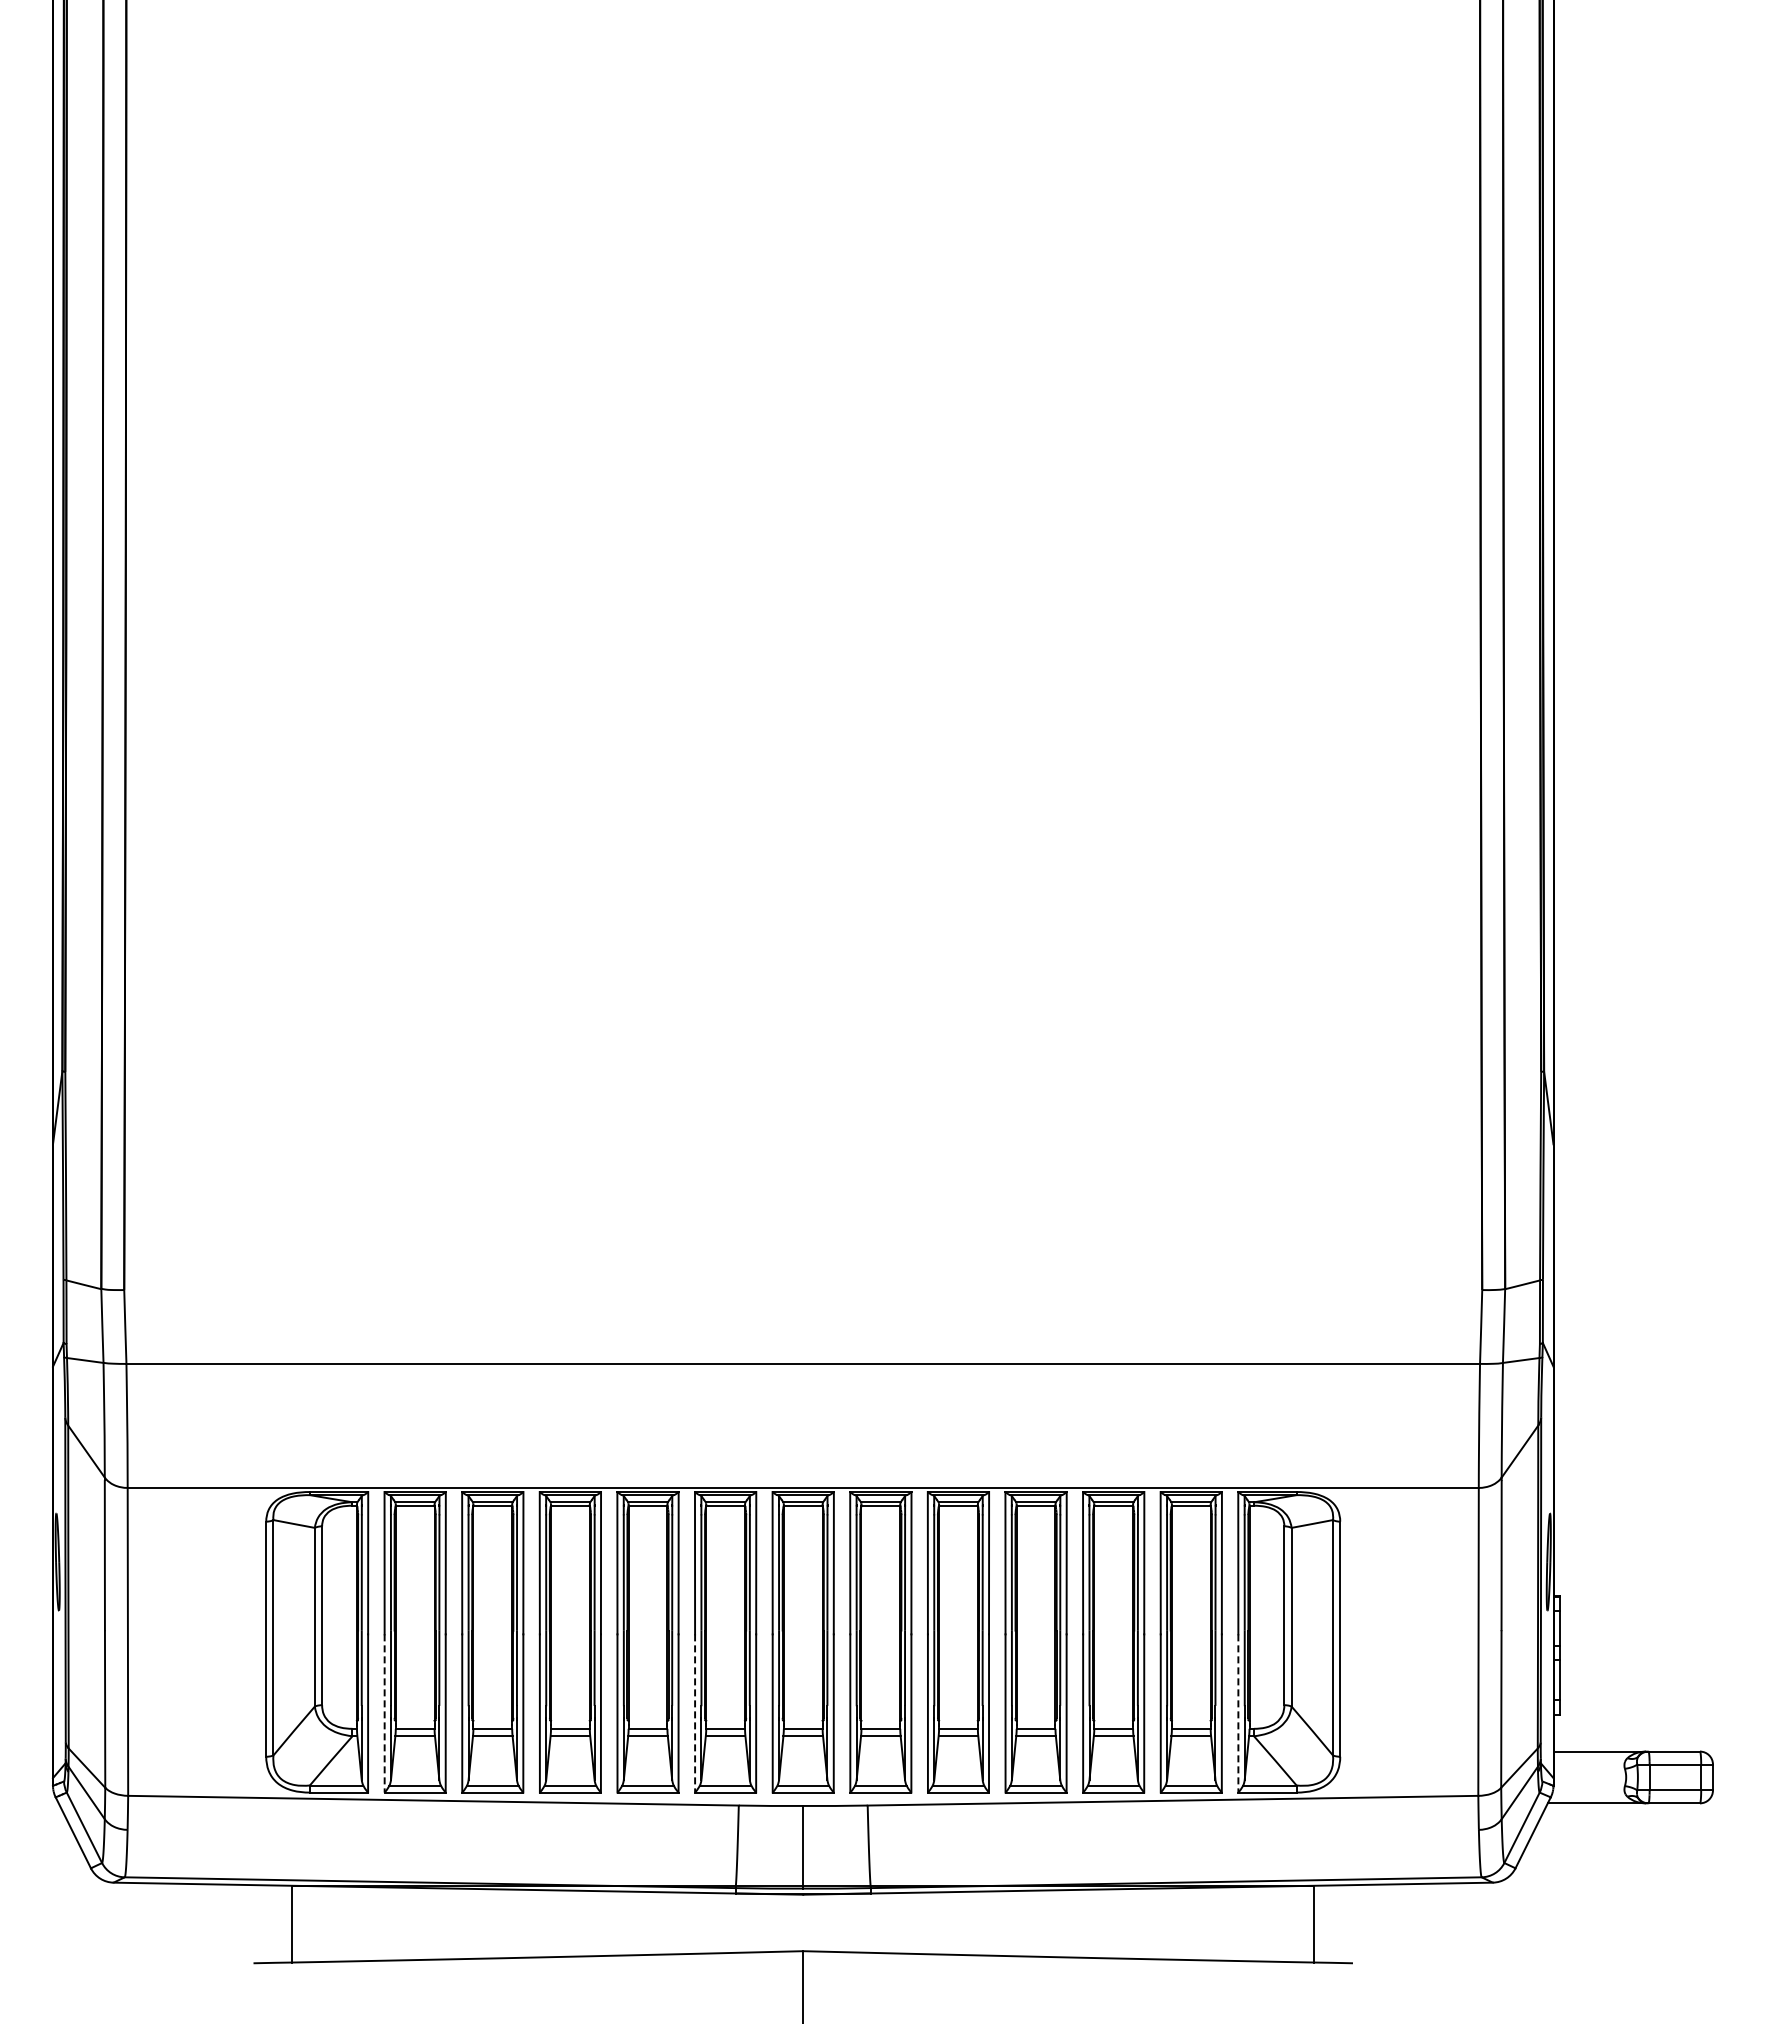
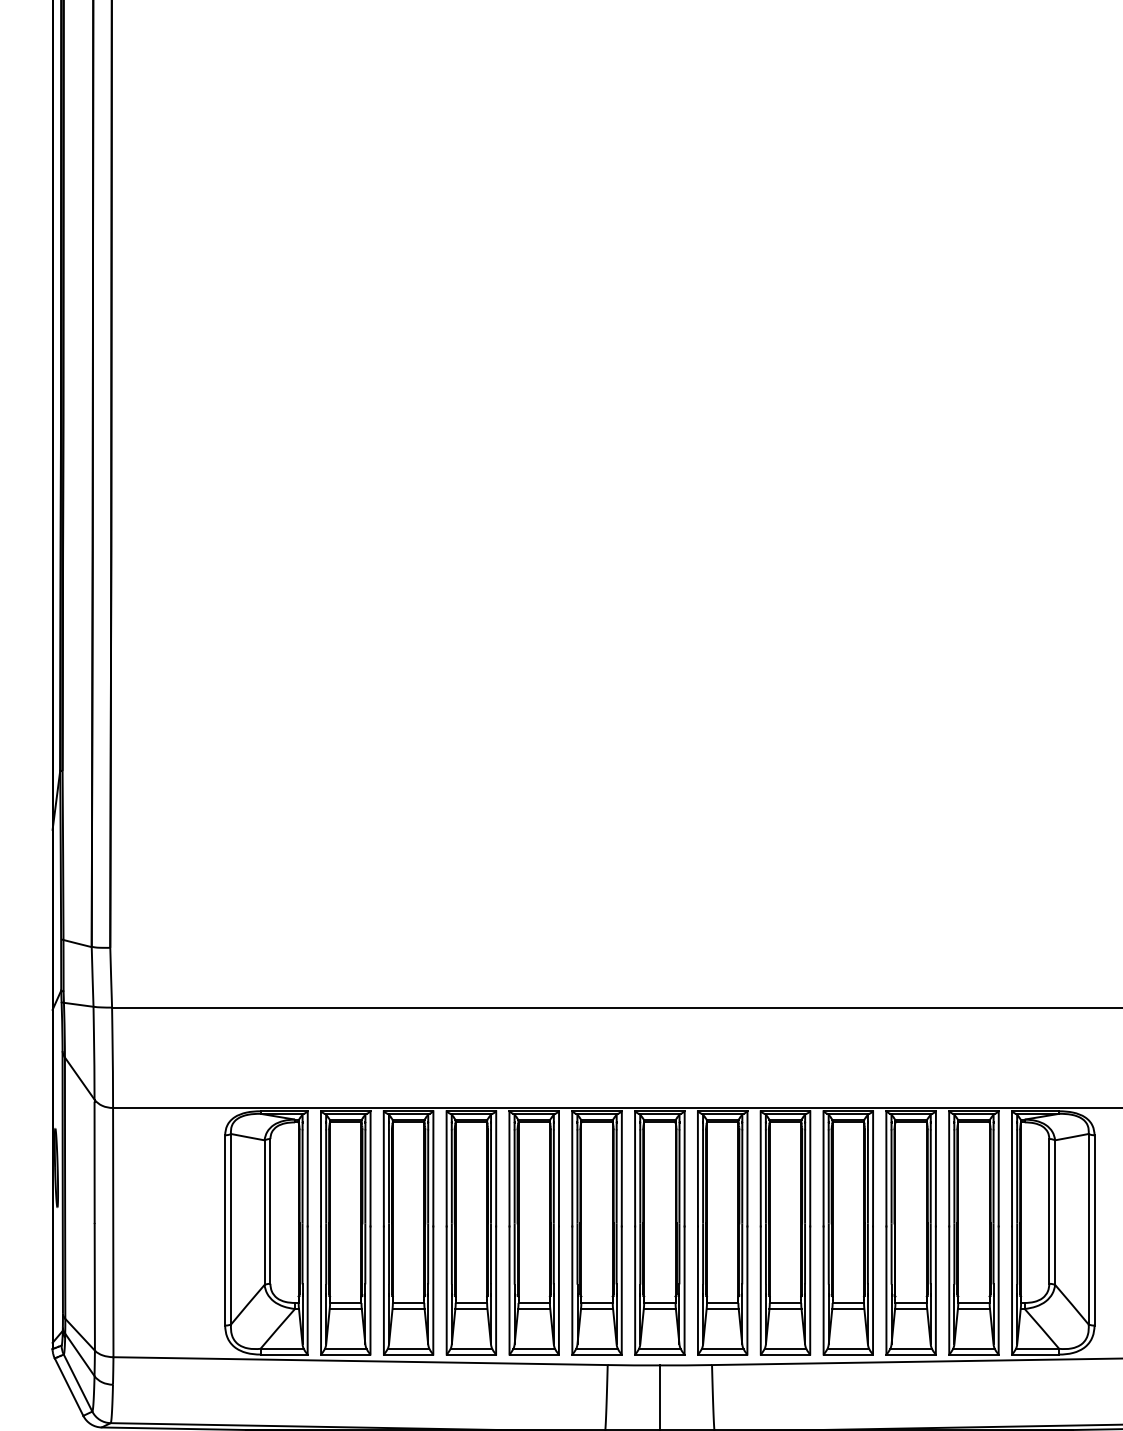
line: (384, 1713) -> (320, 1290), dashed -> solid
line: (695, 1713) -> (572, 1290), dashed -> solid
line: (1238, 1713) -> (1012, 1290), dashed -> solid

